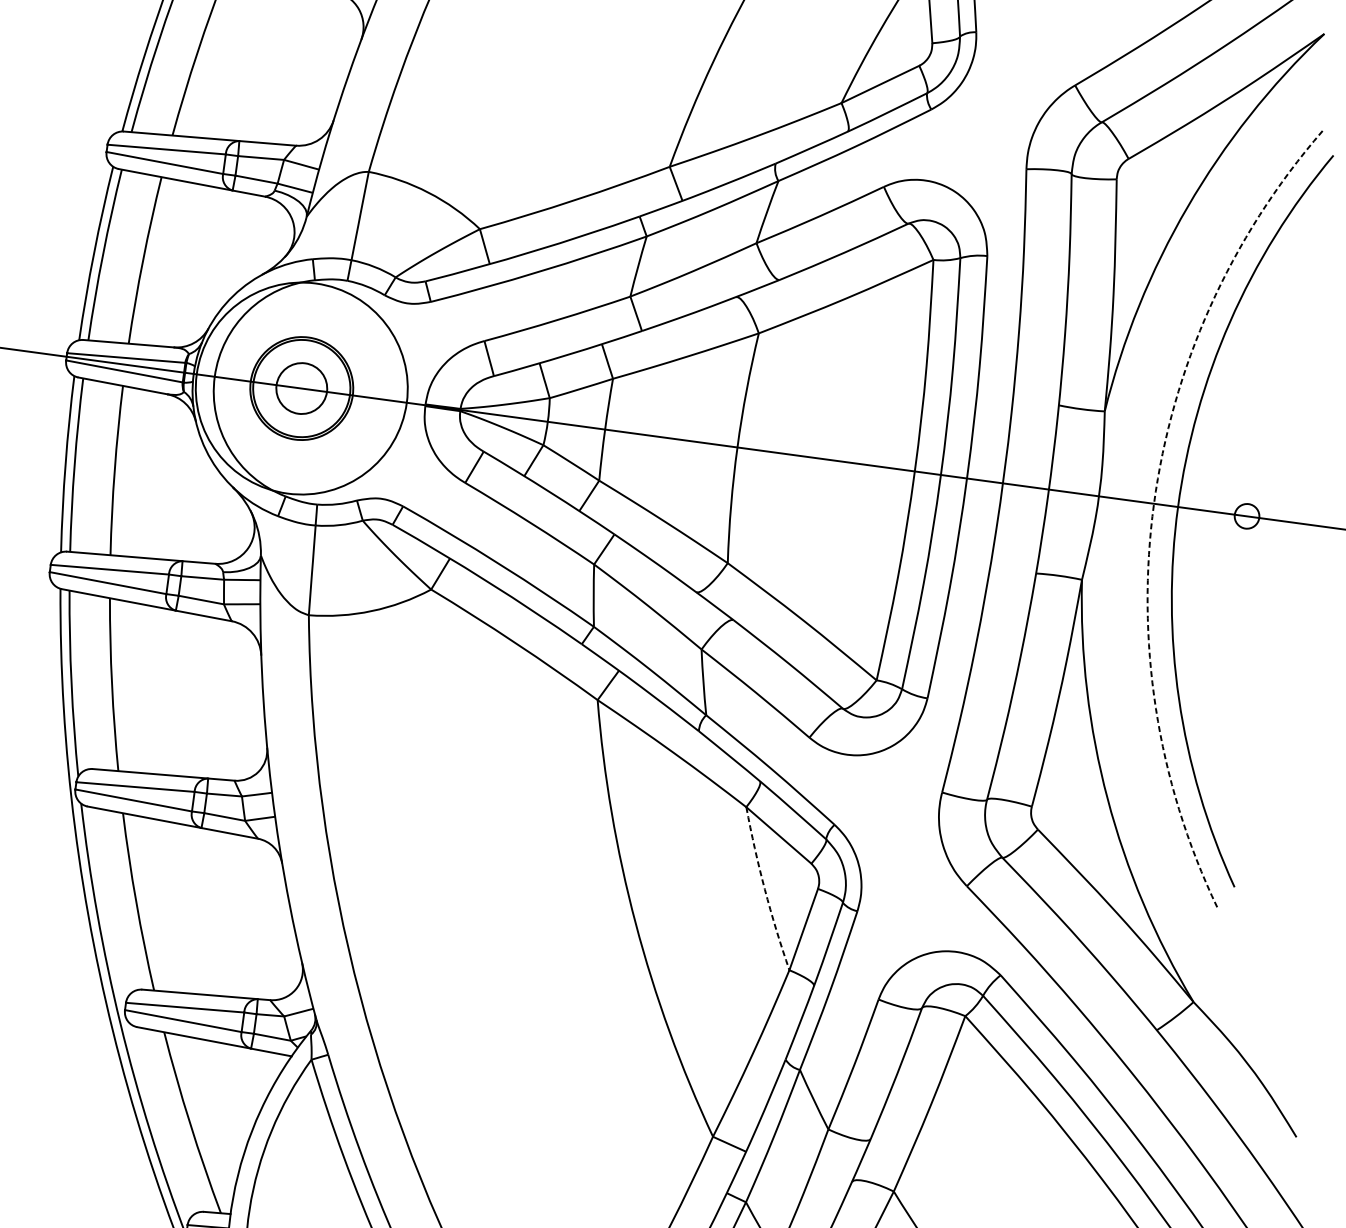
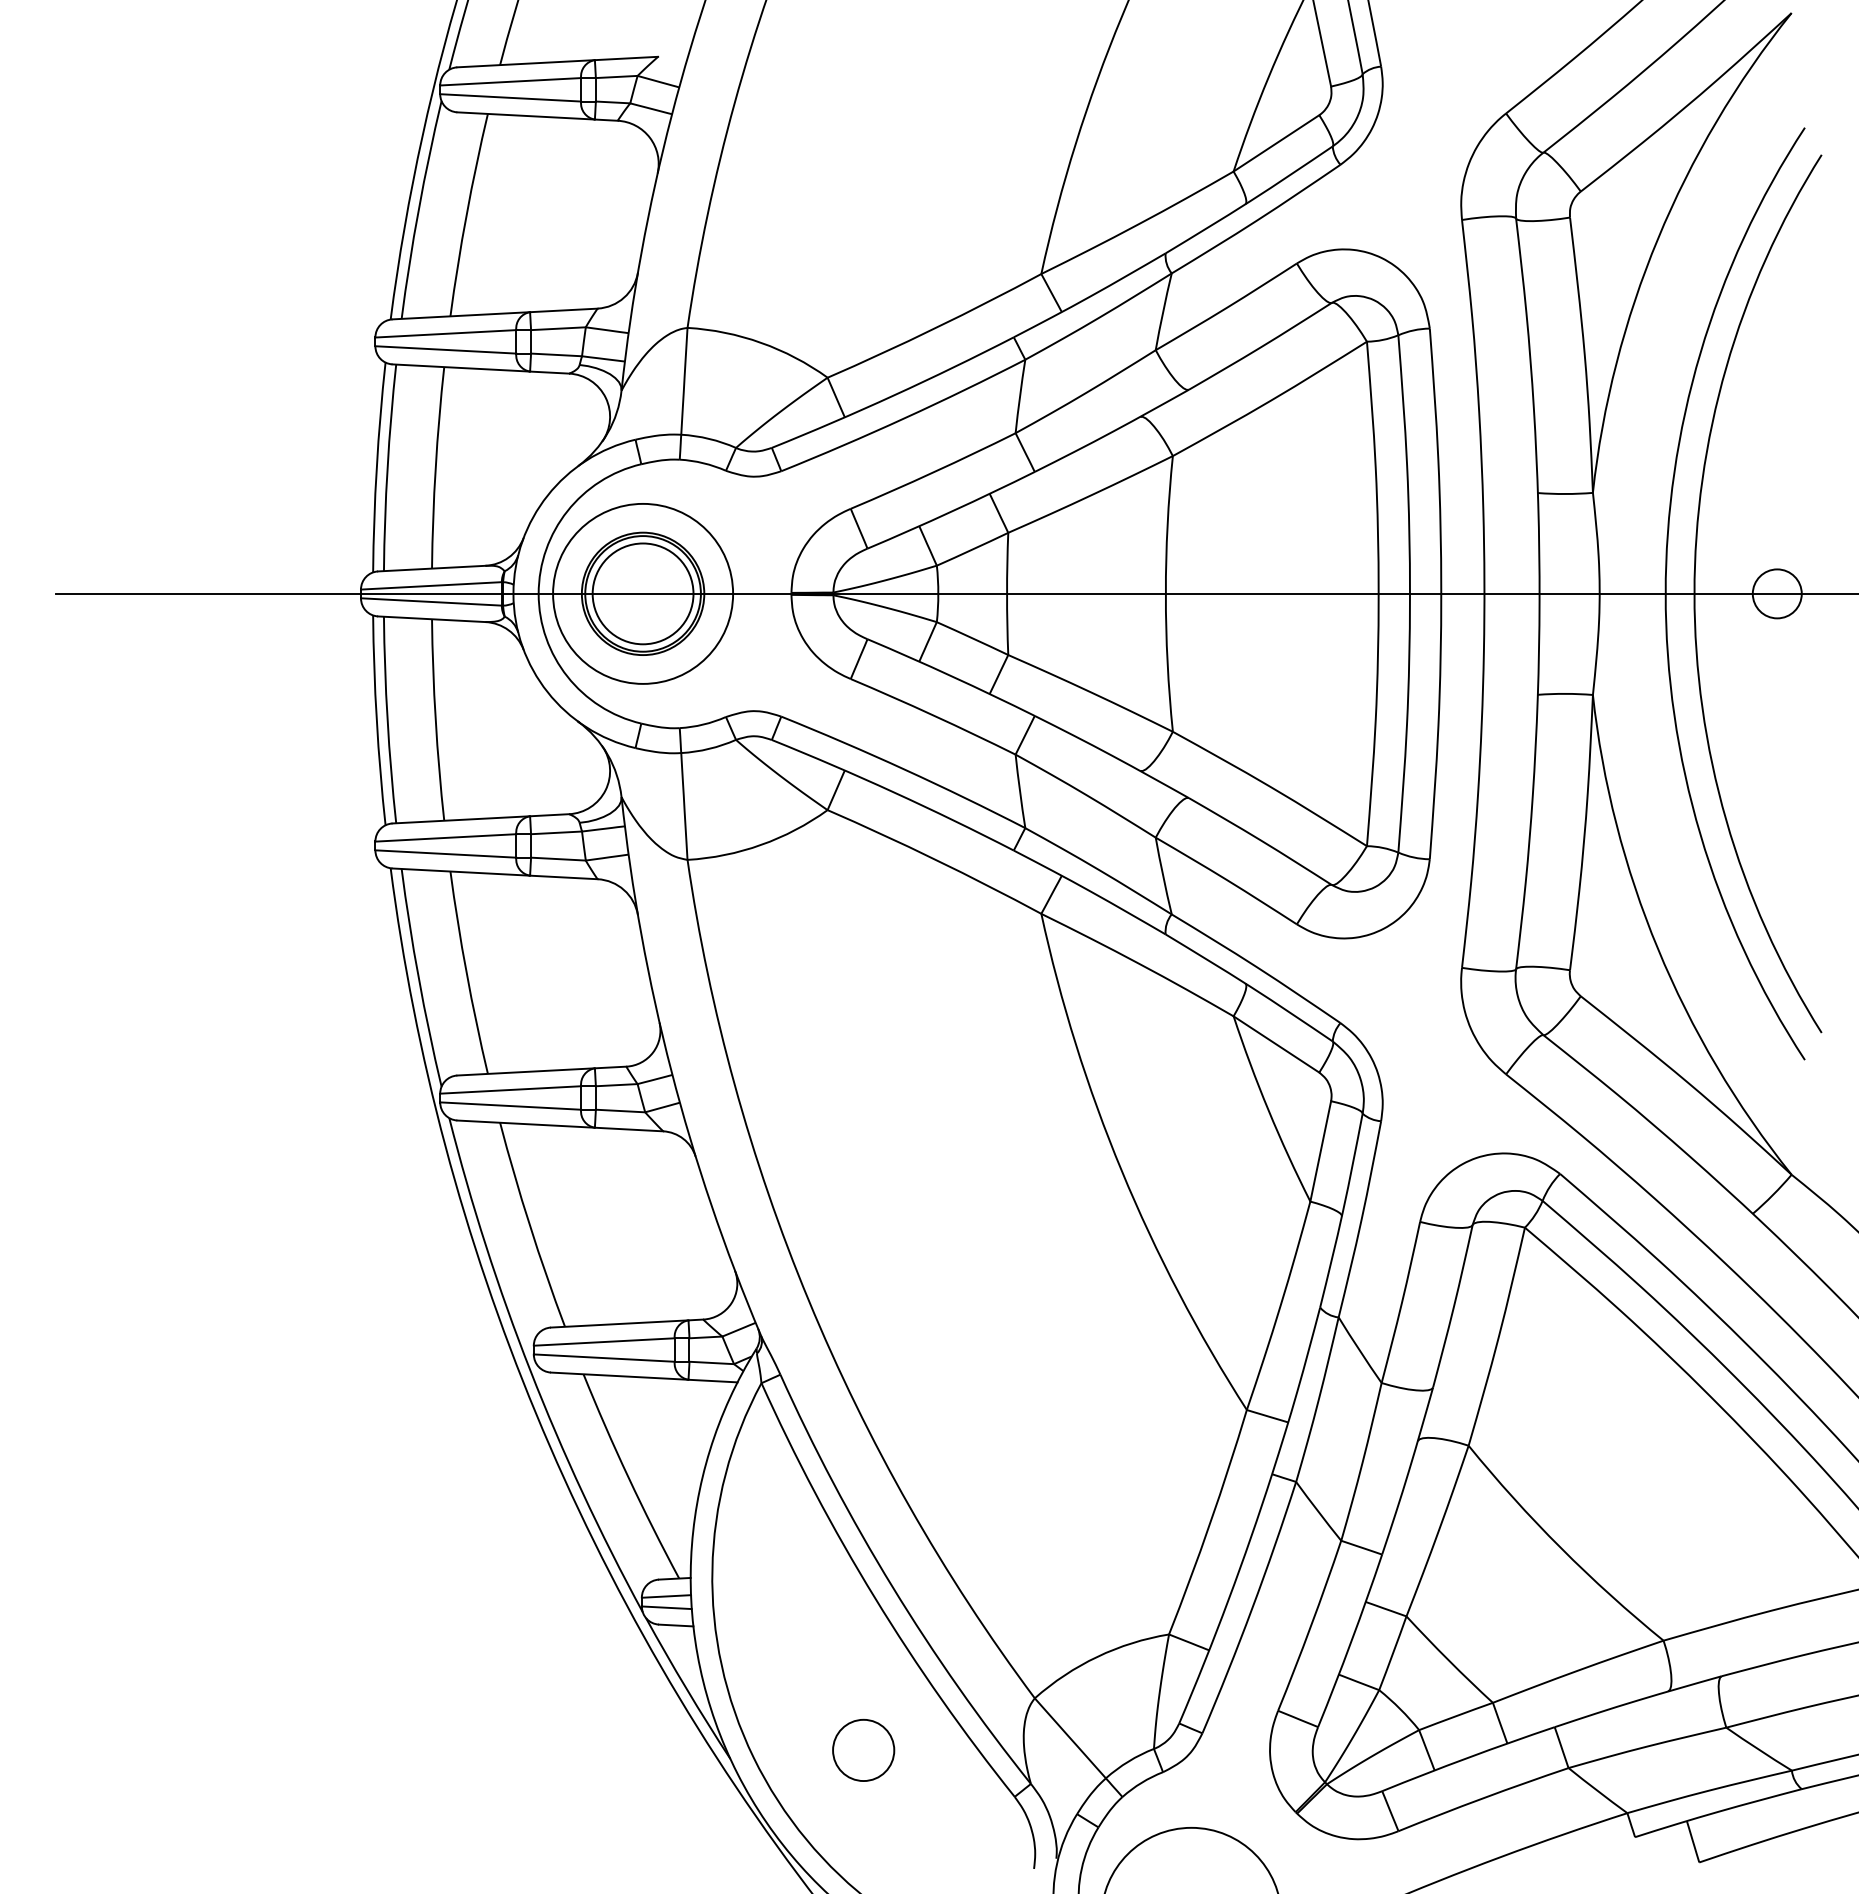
circle: (301, 388) -> (642, 593), size x1.67
circle: (302, 388) -> (643, 593), size x0.71
arc: (1153, 503) -> (1665, 593), dashed -> solid
circle: (1246, 515) -> (1776, 593), size x1.67
arc: (764, 889) -> (1268, 1110), dashed -> solid

